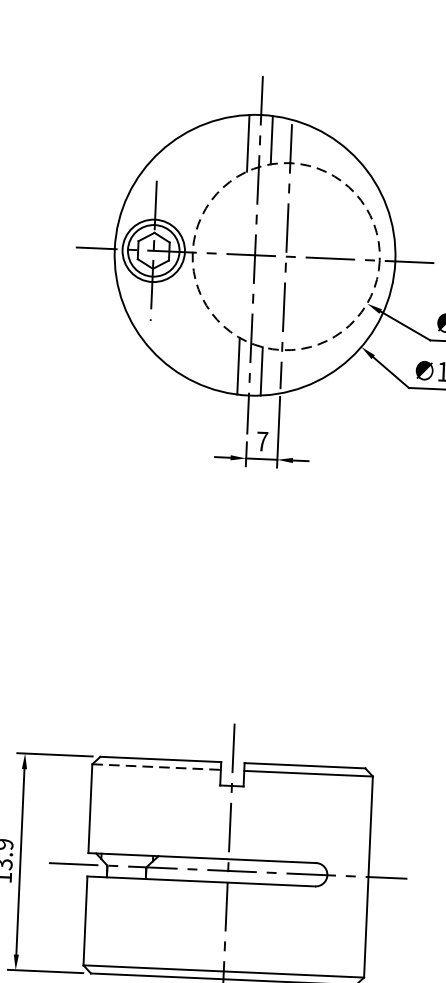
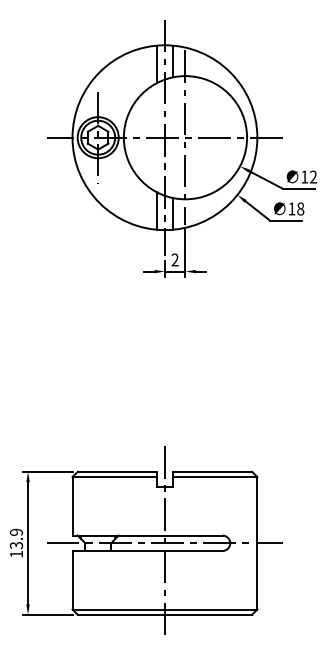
circle: (286, 256) -> (185, 137), dashed -> solid
text: (261, 440) -> (174, 259), 7 -> 2
line: (157, 767) -> (115, 477), dashed -> solid

